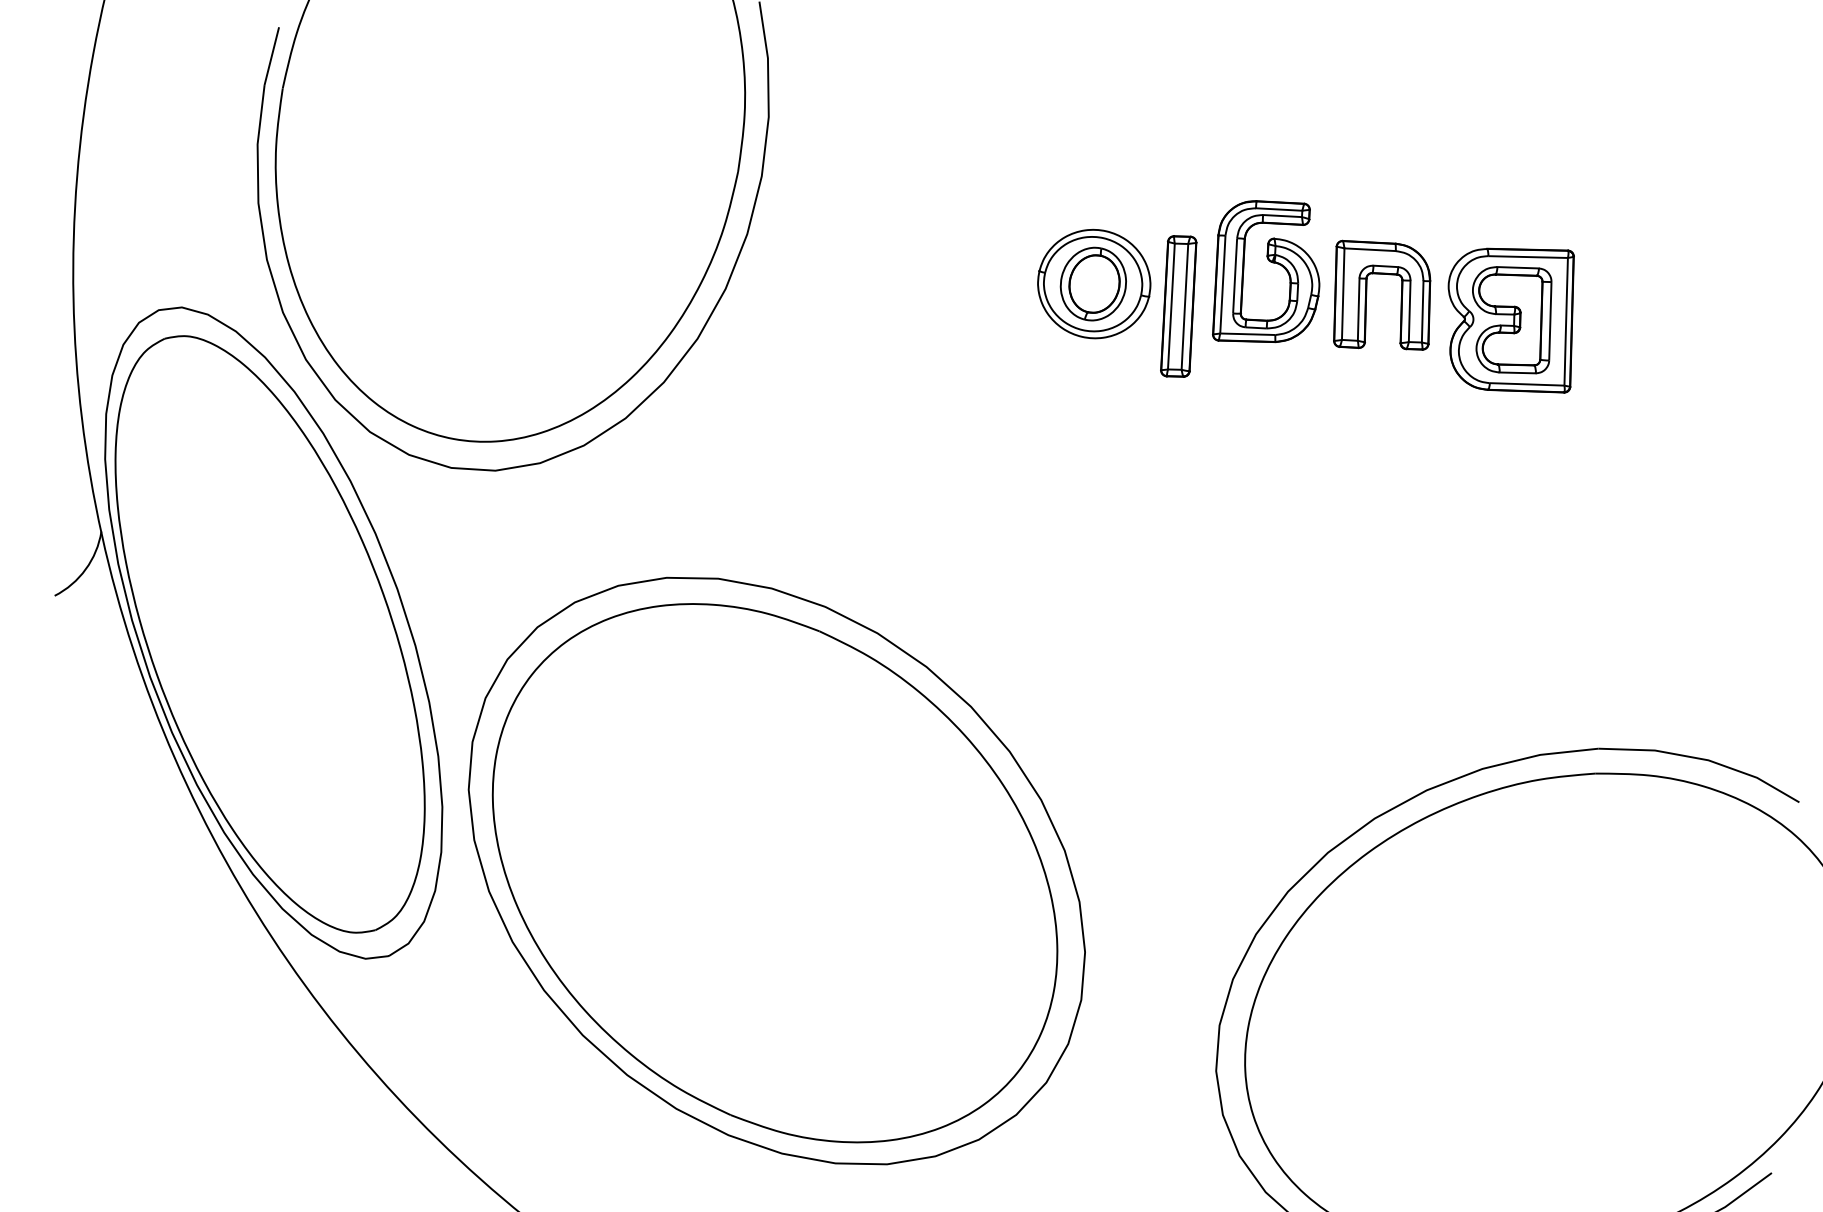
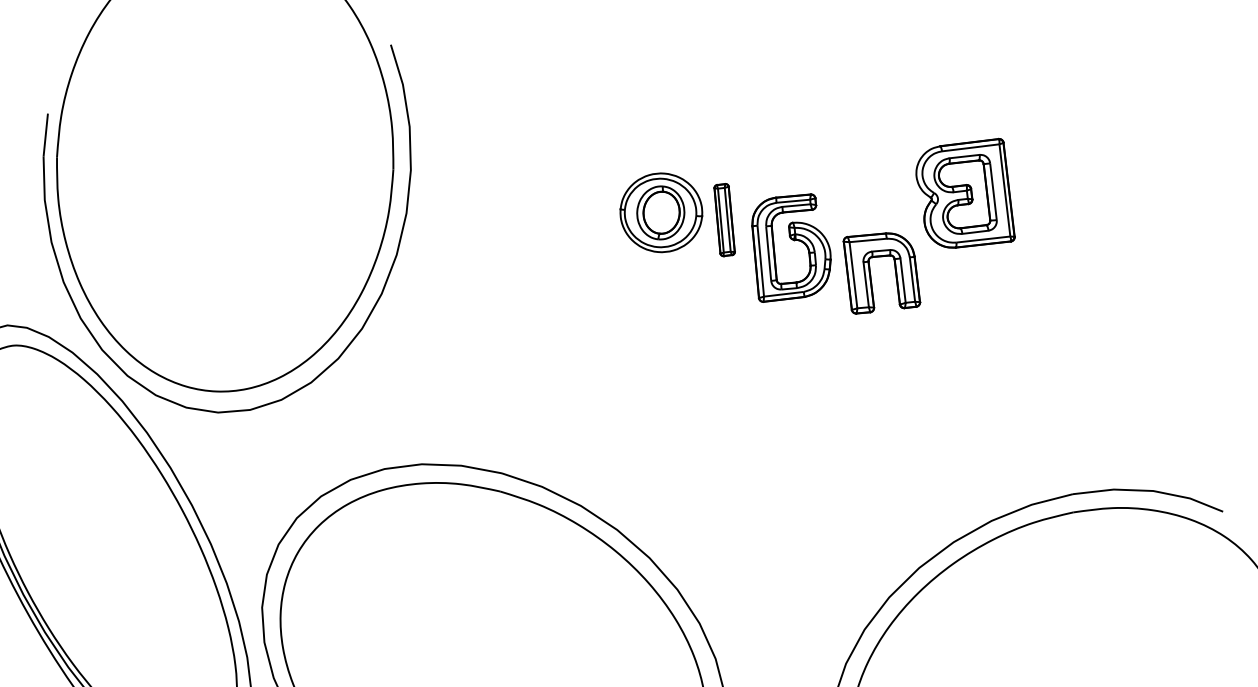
part: (1270, 262) -> (792, 240), moved
part: (1367, 294) -> (870, 272), moved
part: (1178, 306) -> (724, 220), size x0.7

